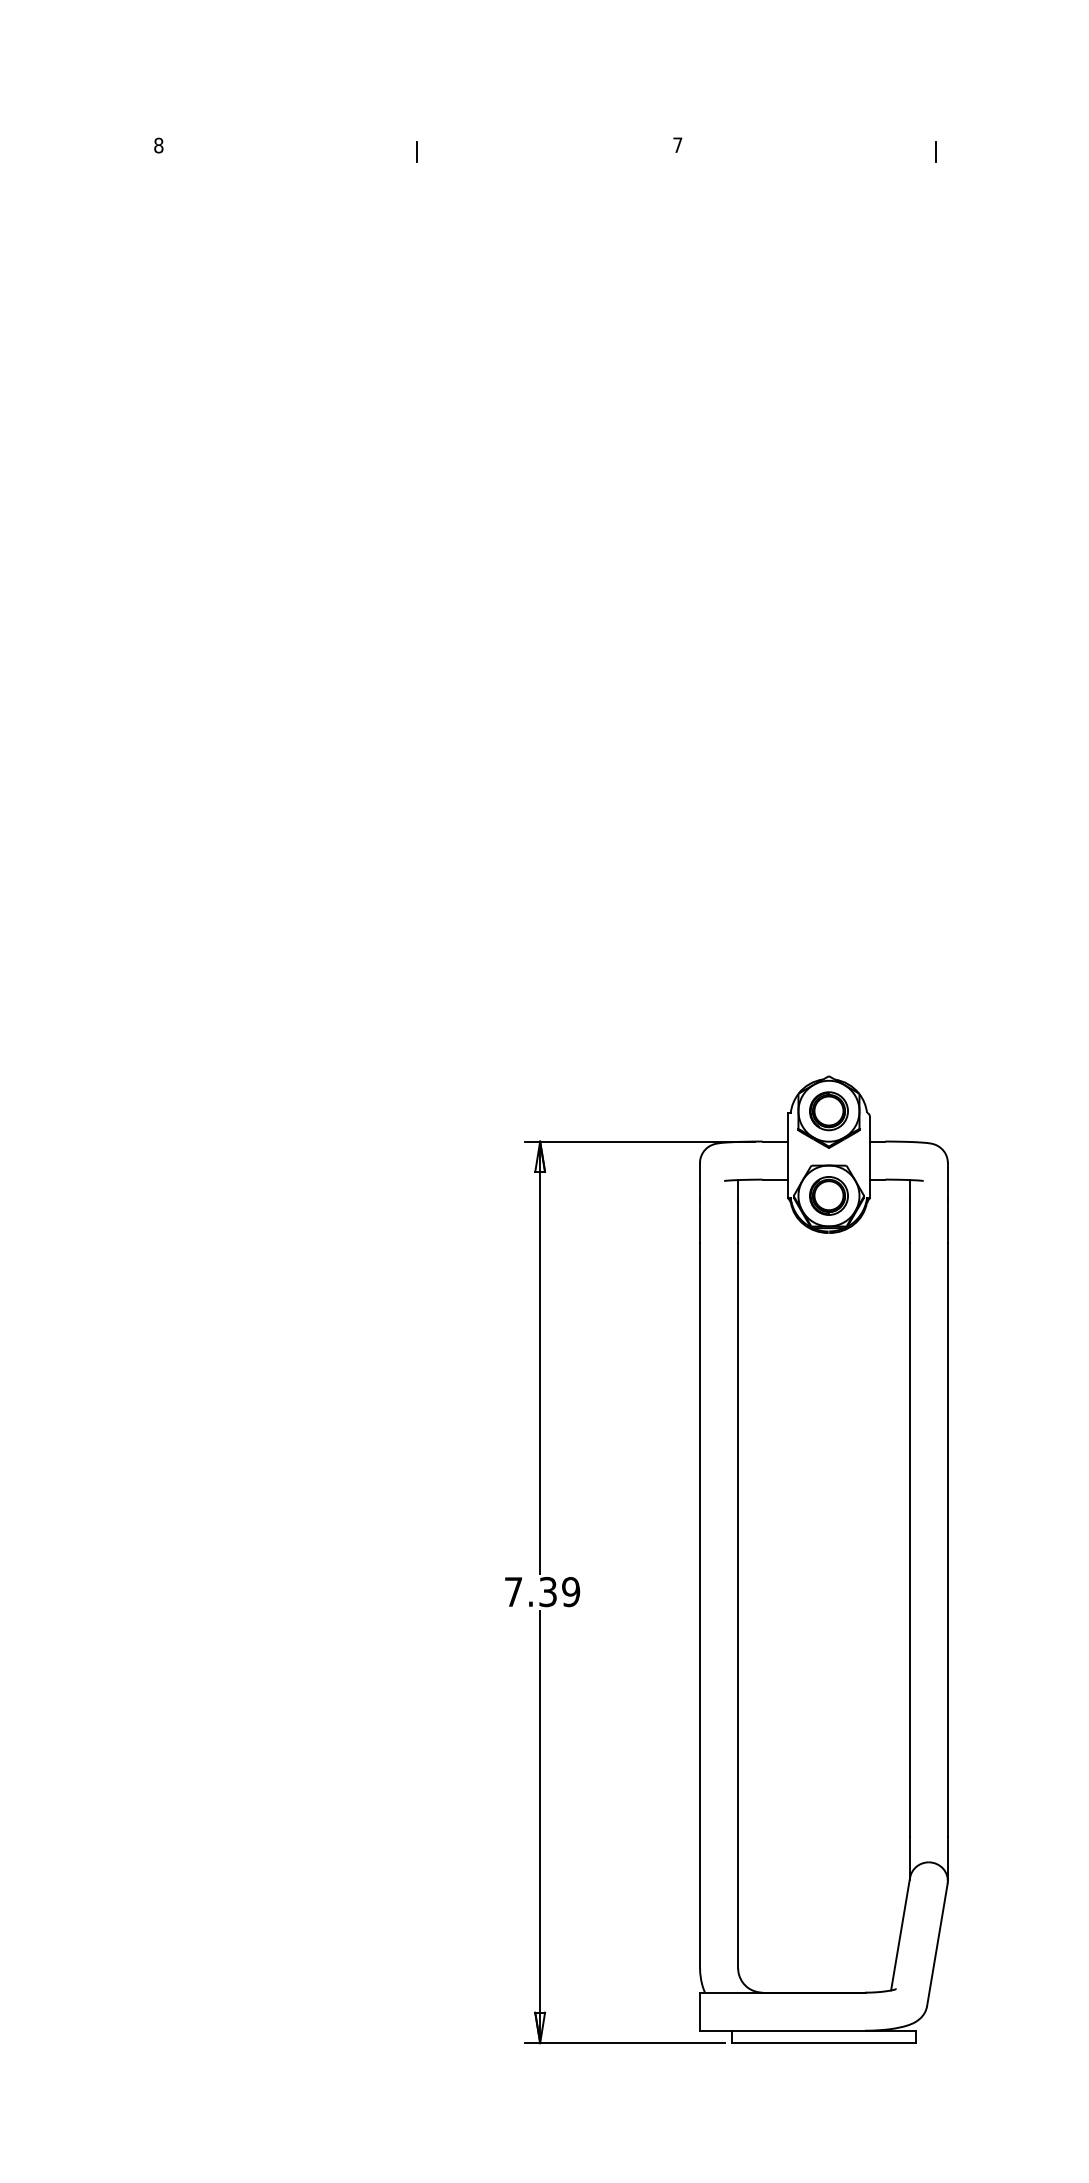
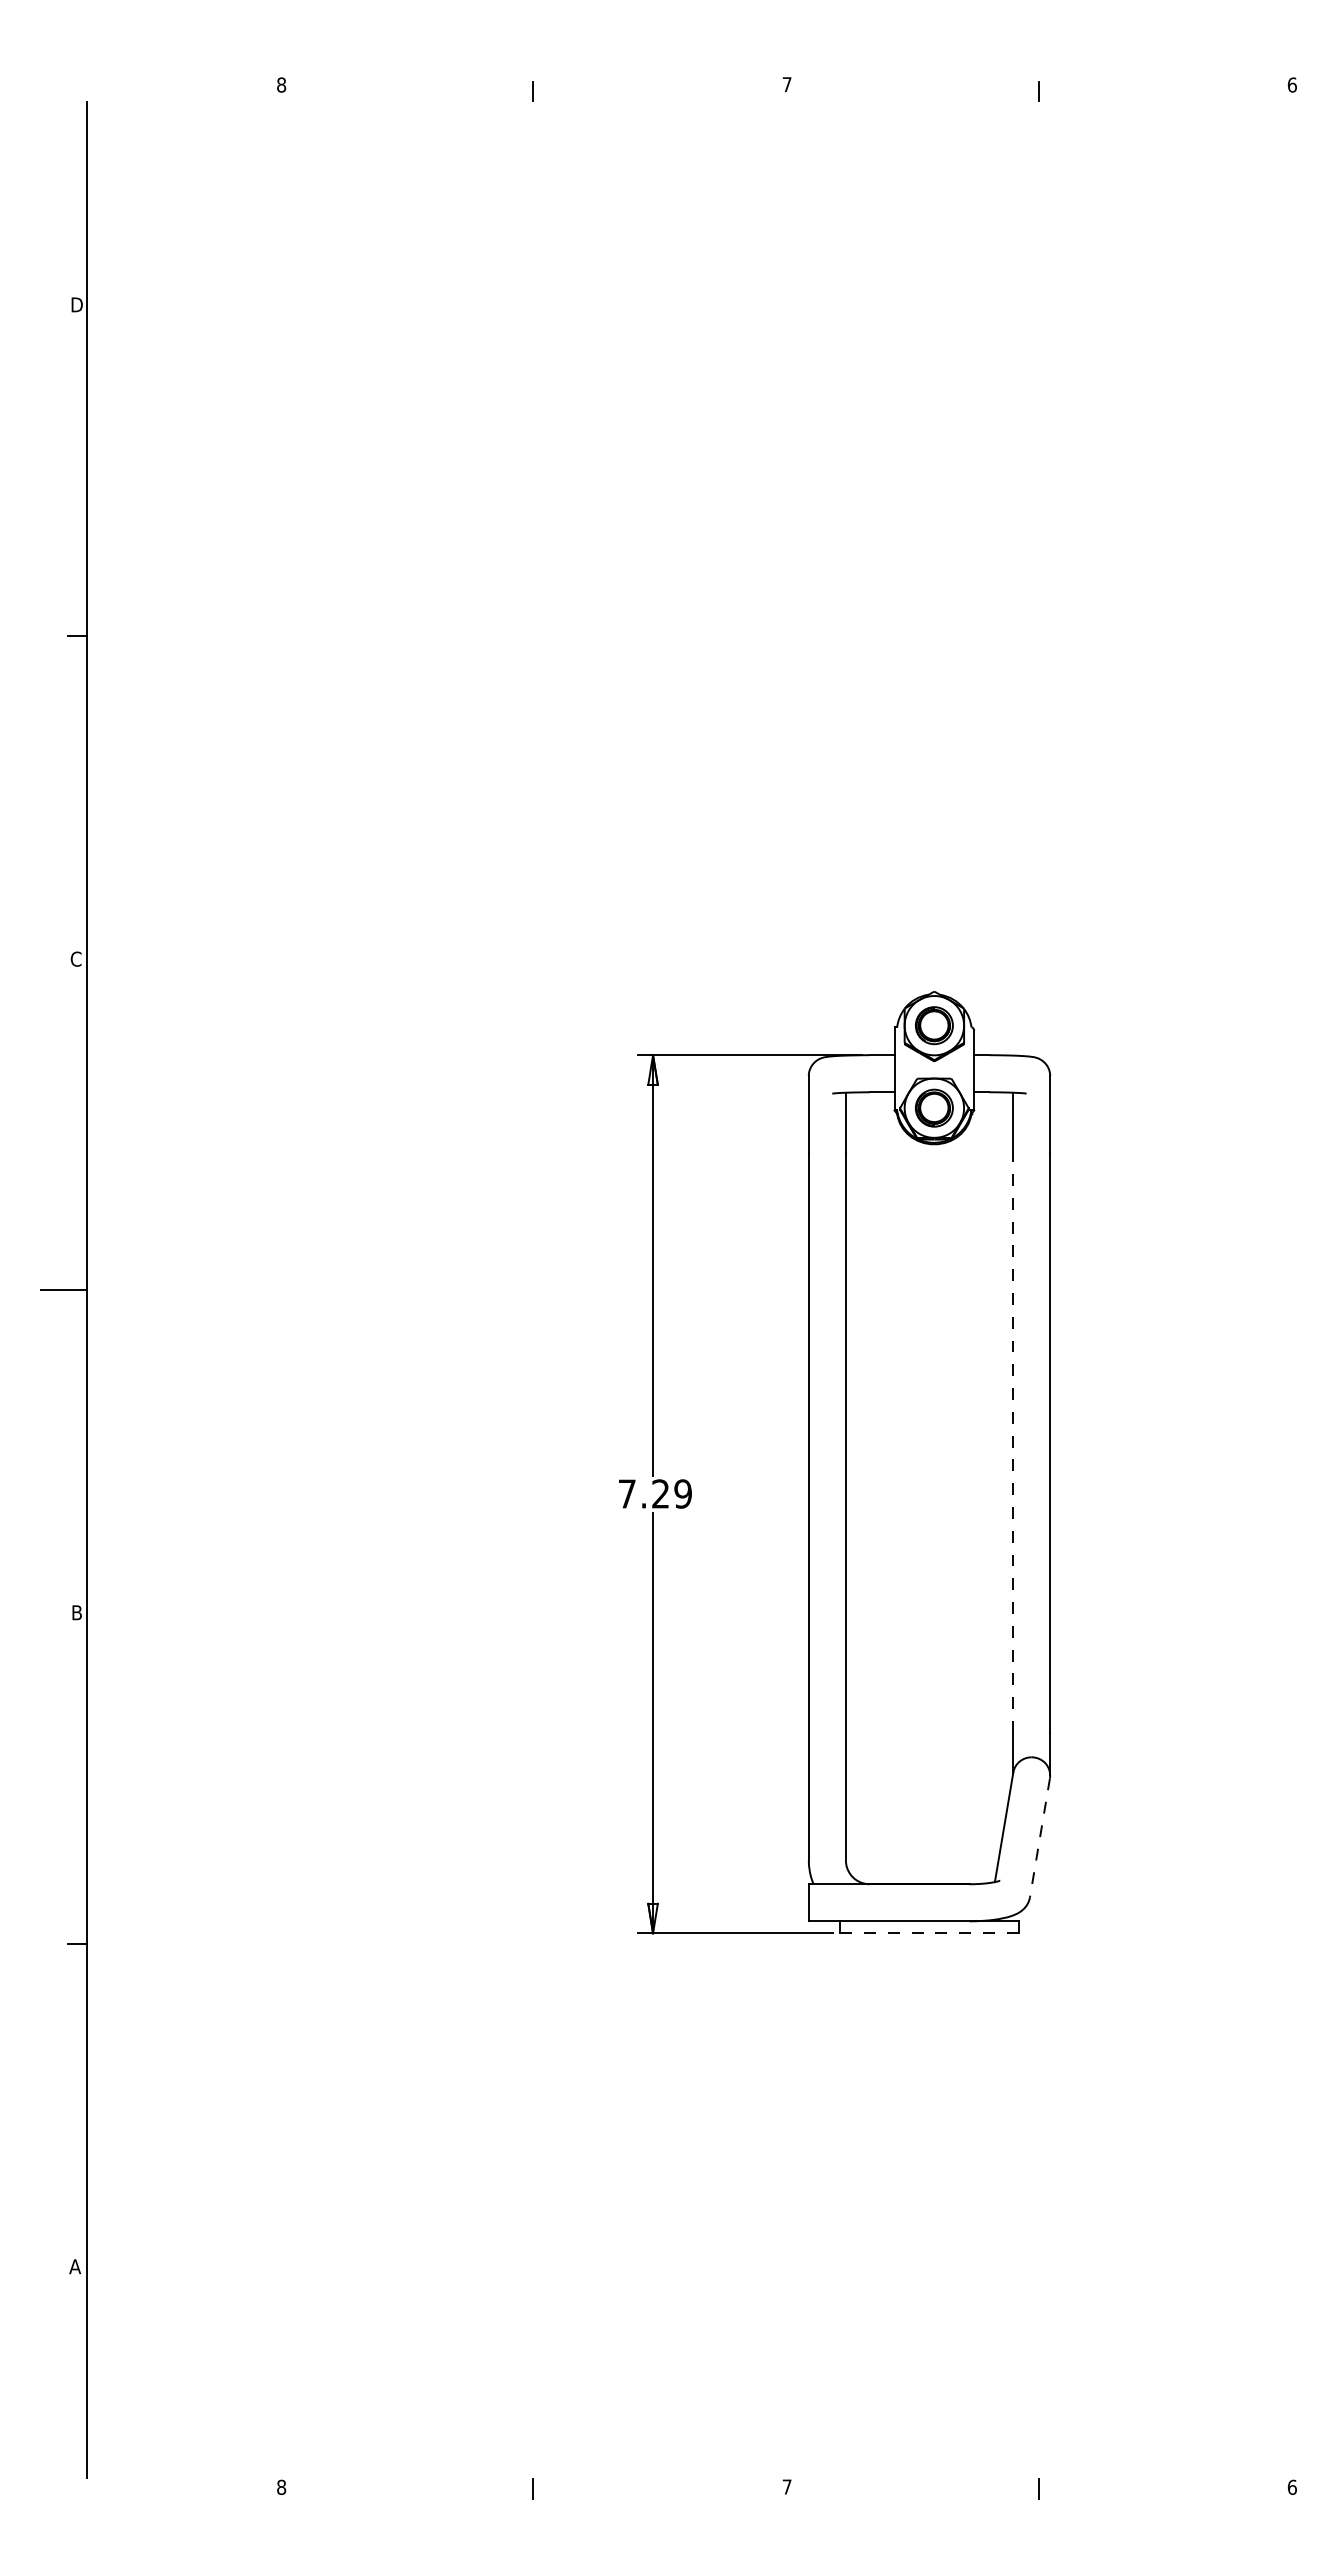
line: (910, 1539) -> (1013, 1442), solid -> dashed
text: (547, 1591) -> (660, 1493), 7.39 -> 7.29
line: (936, 1945) -> (1039, 1838), solid -> dashed
line: (824, 2043) -> (930, 1933), solid -> dashed

